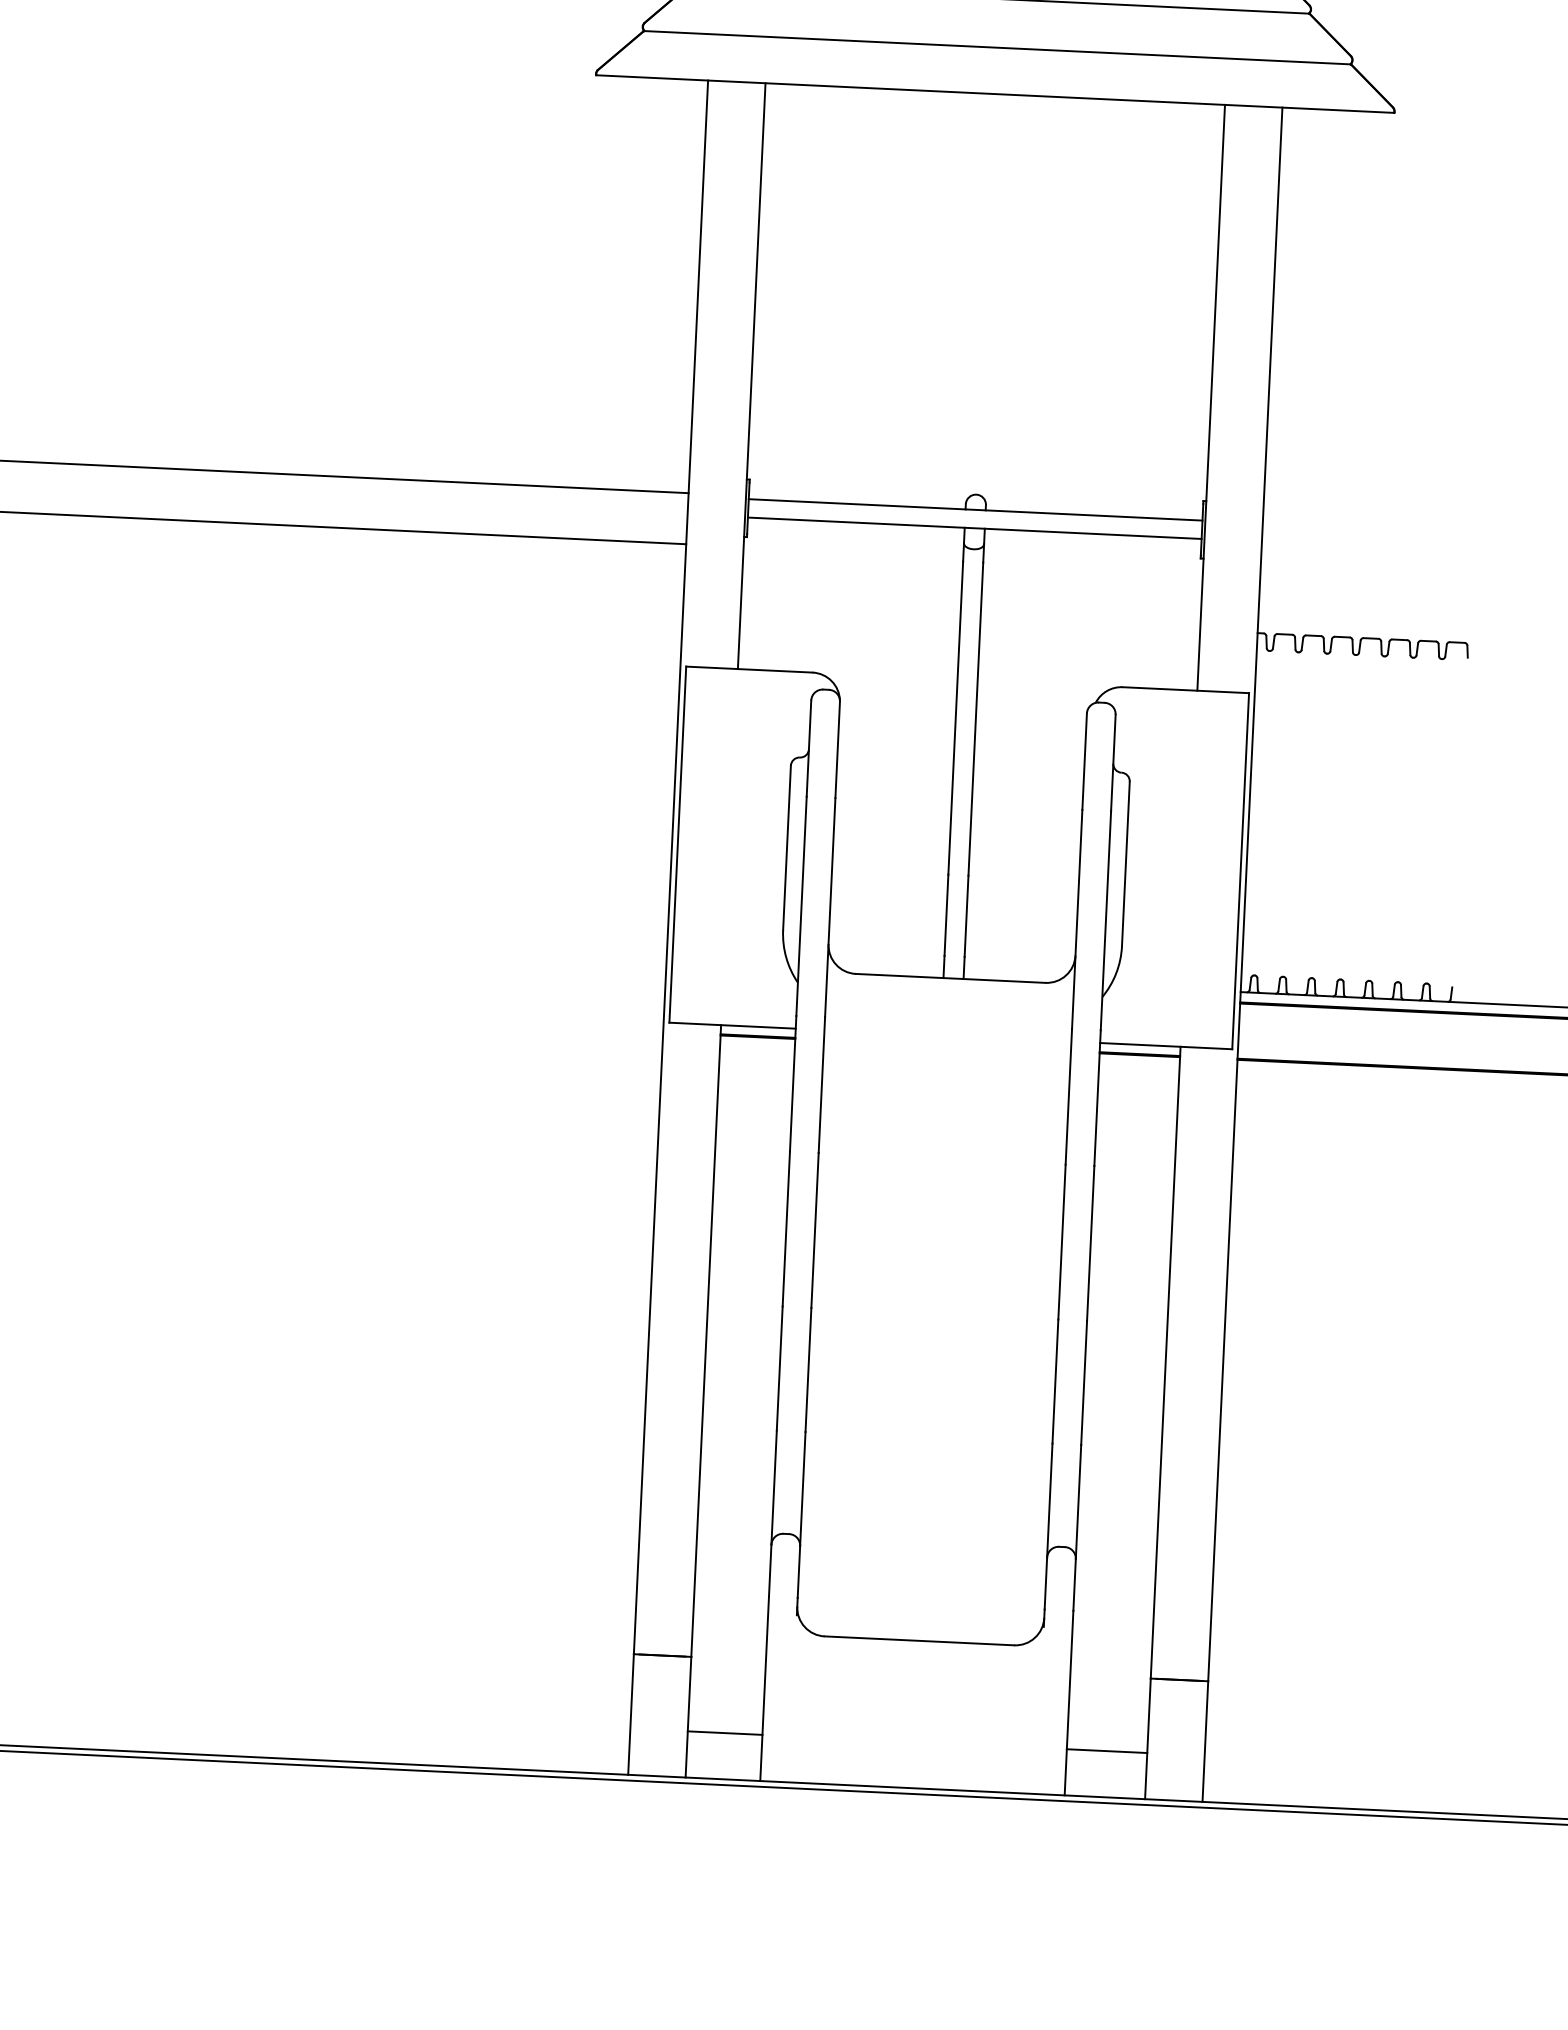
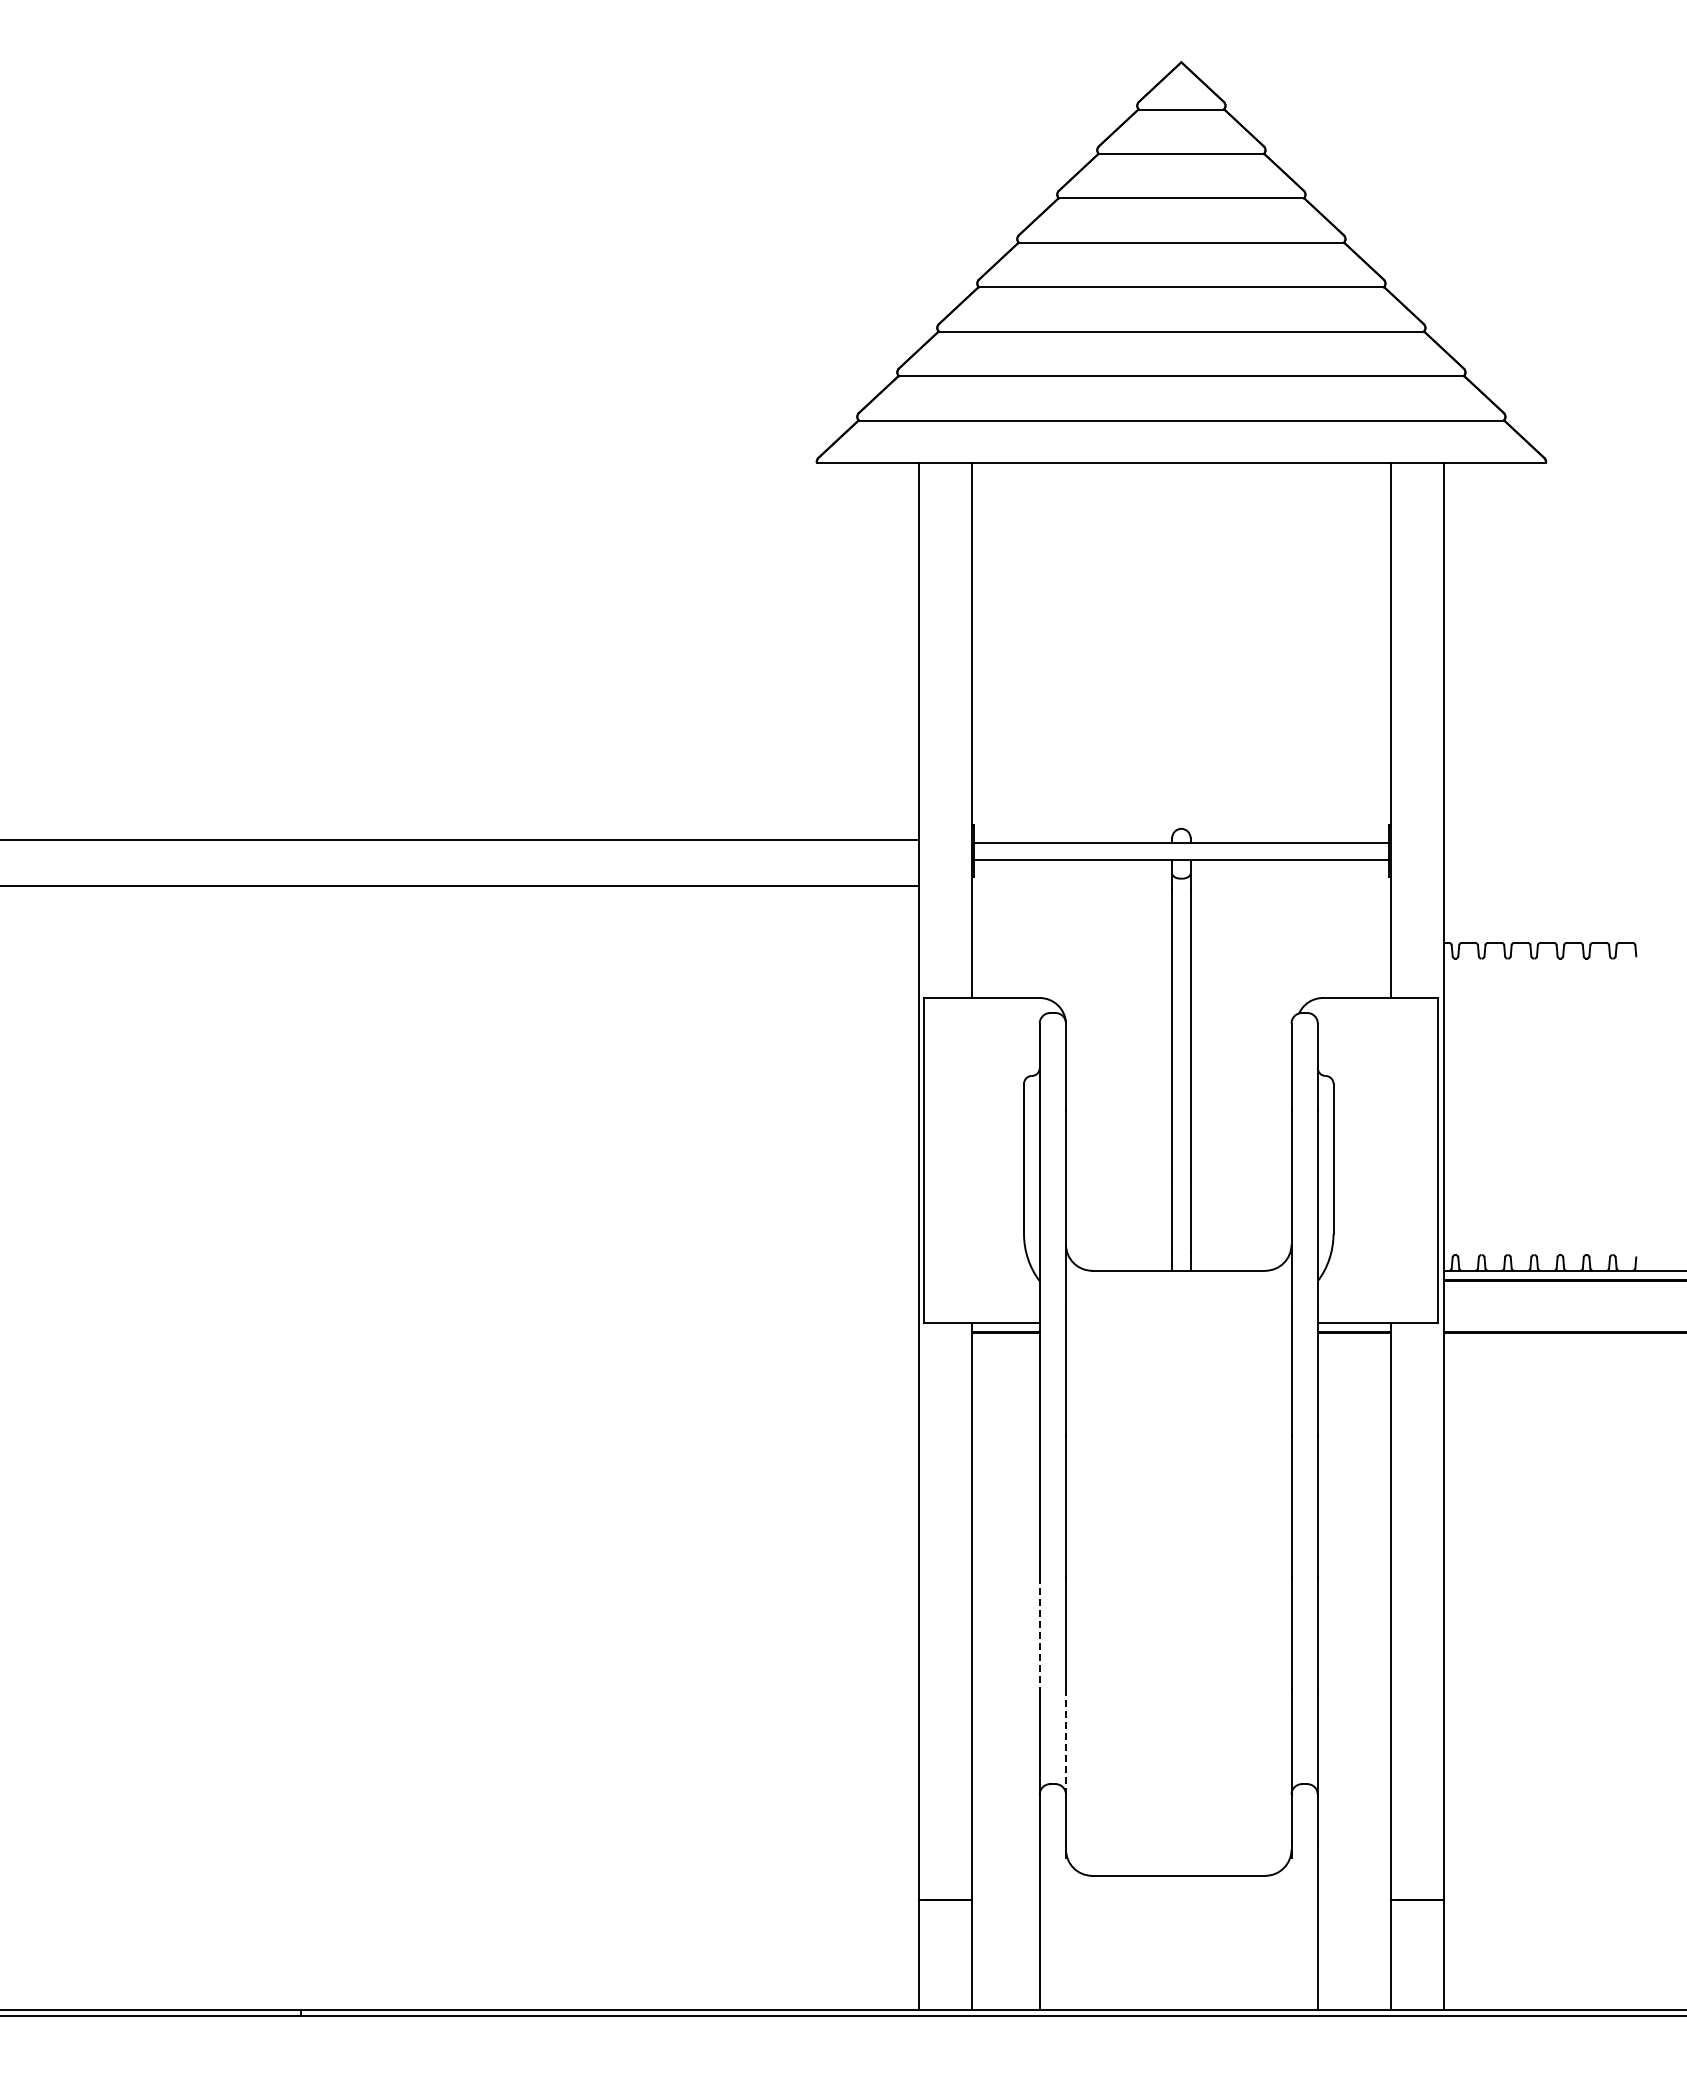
line: (779, 1368) -> (1039, 1633), solid -> dashed
line: (802, 1487) -> (1065, 1741), solid -> dashed
line: (724, 1733) -> (1005, 1968), removed
line: (1107, 1751) -> (1354, 1968), removed

